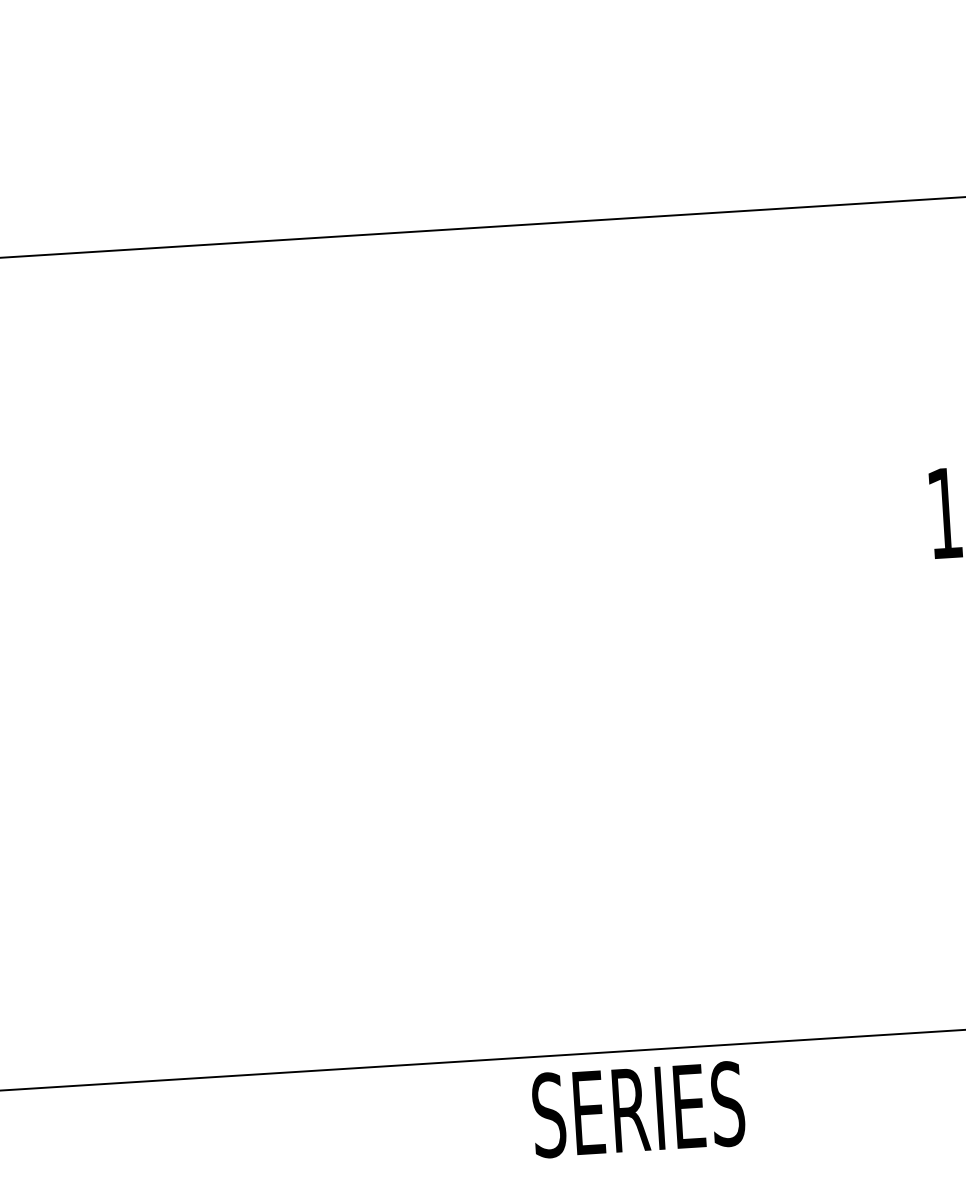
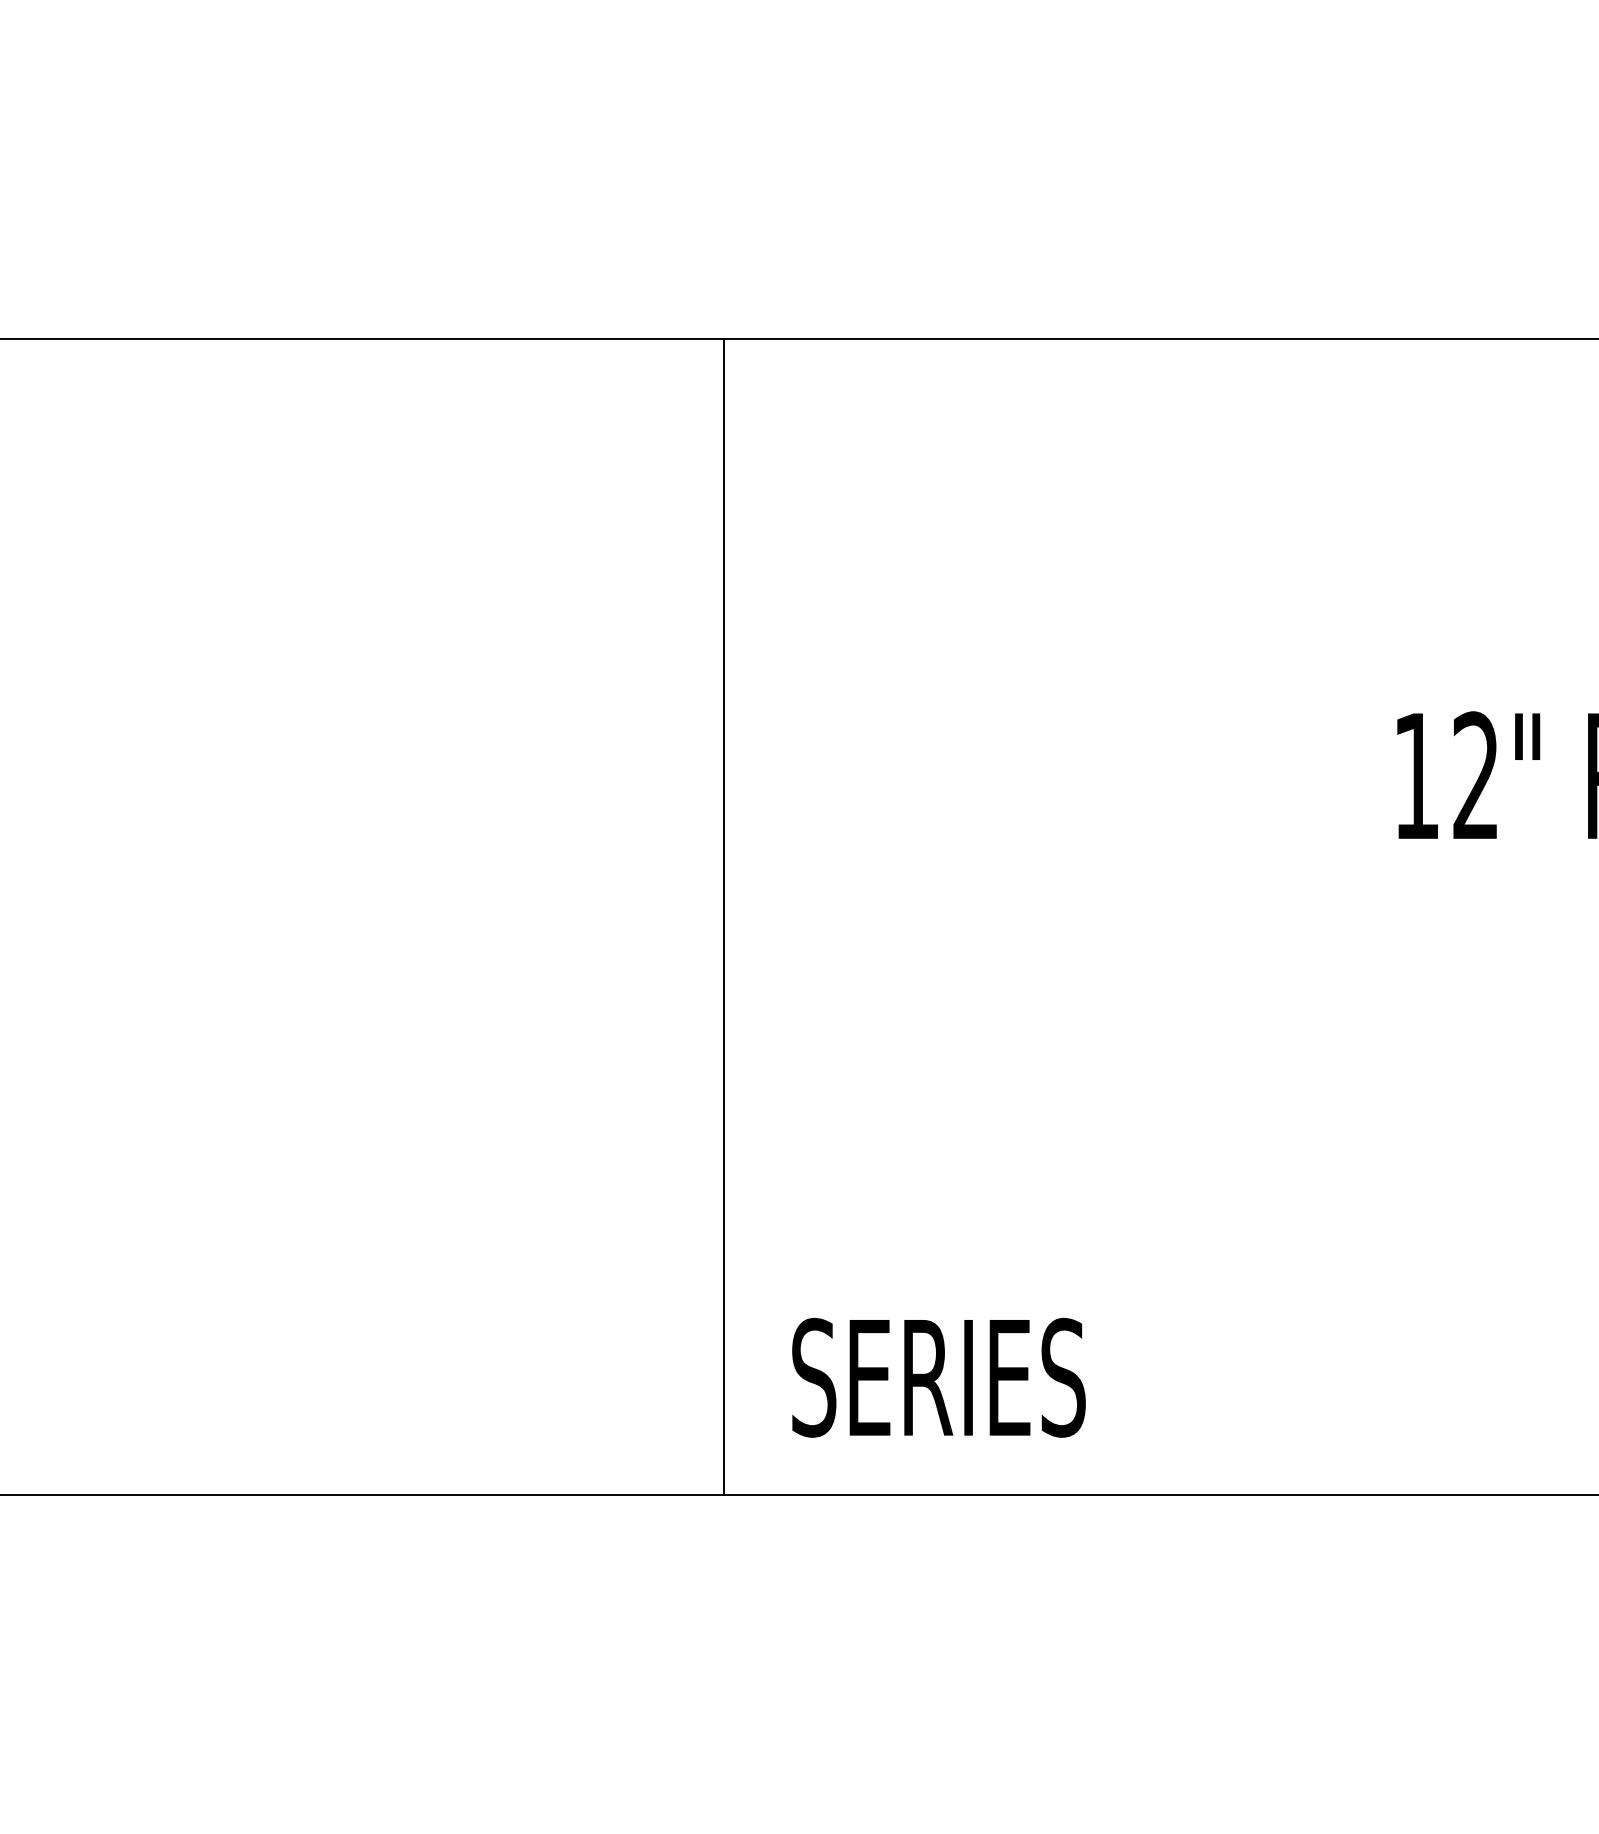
line: (454, 645) -> (723, 916), added
text: (638, 1109) -> (938, 1377), moved

